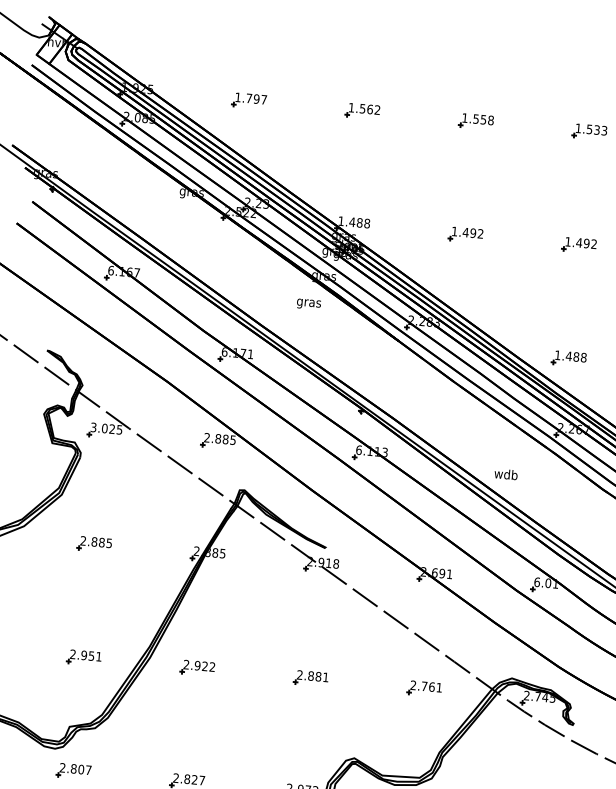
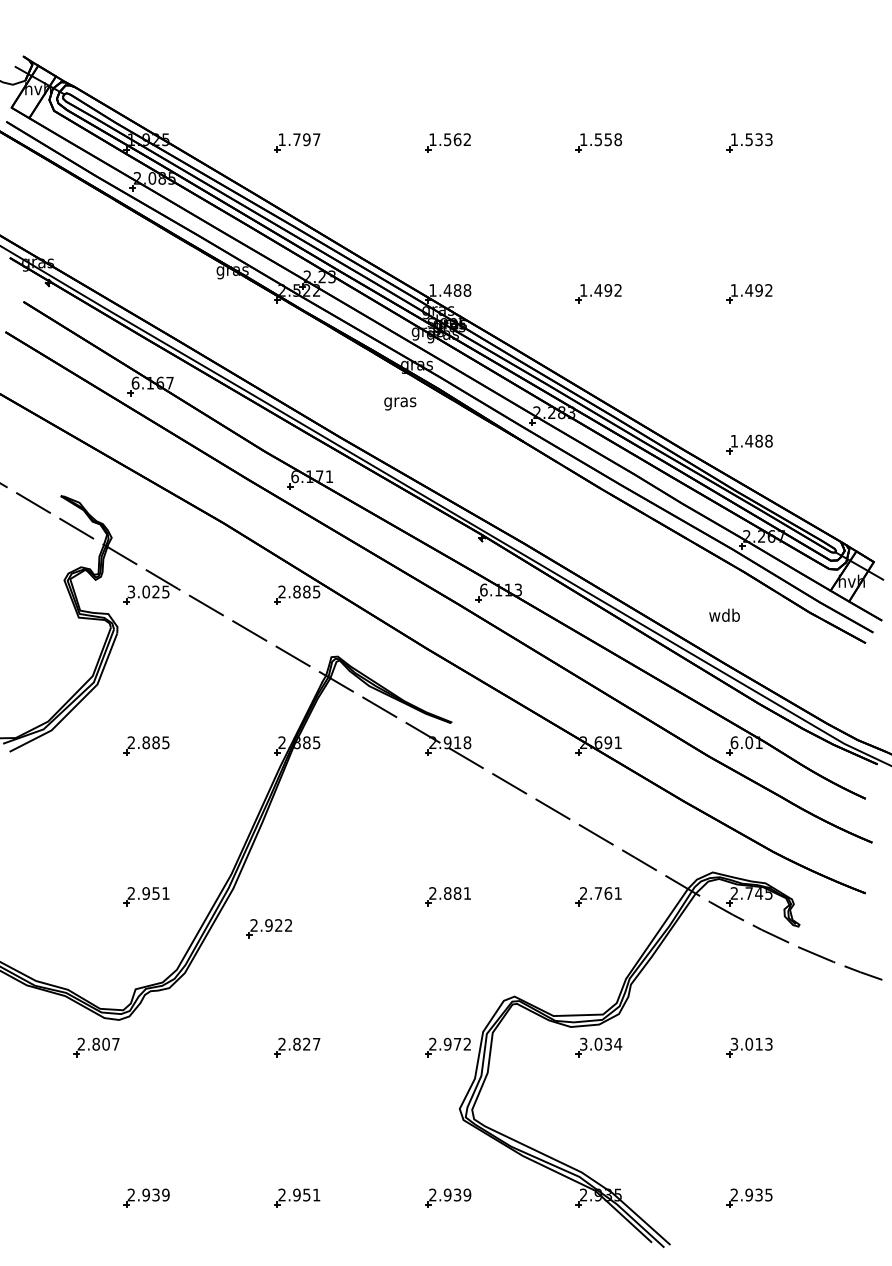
text: (506, 473) -> (724, 614), moved
part: (197, 667) -> (268, 928), moved
part: (73, 771) -> (96, 1047), moved

